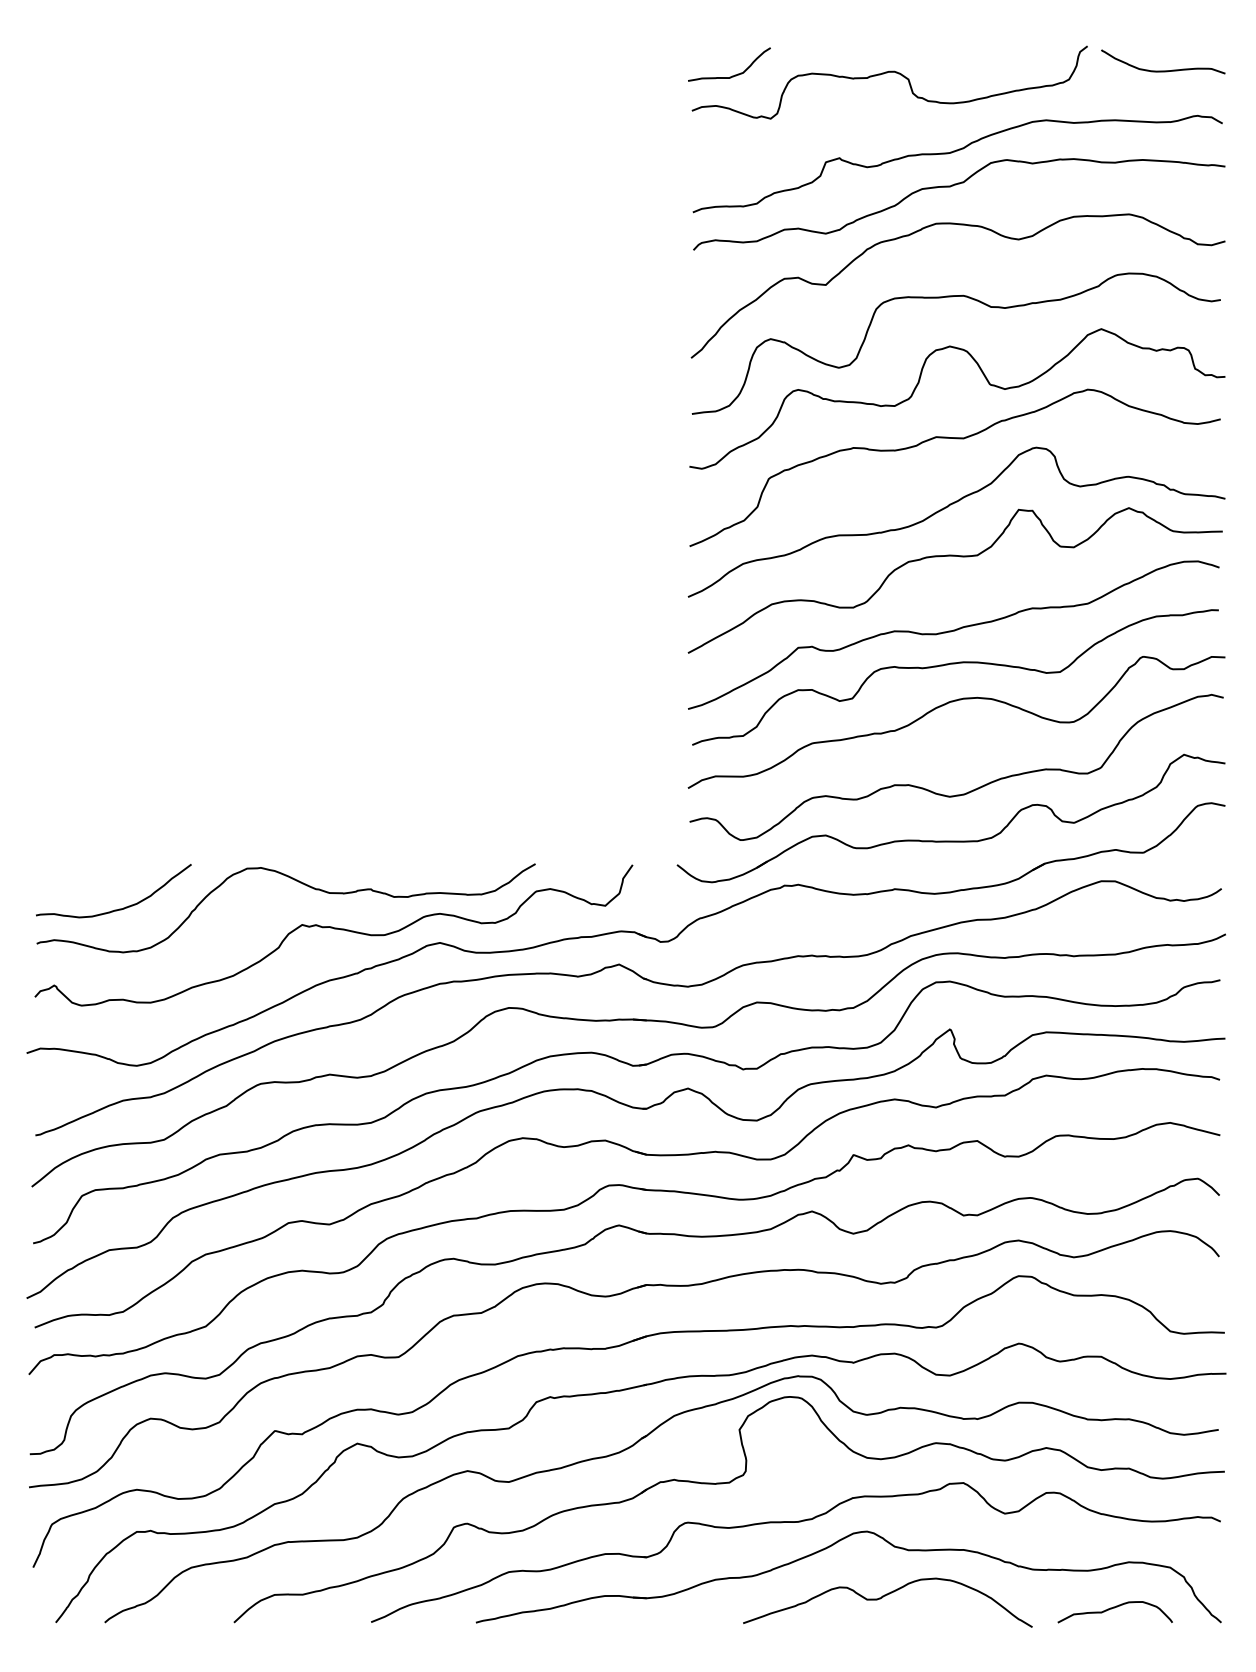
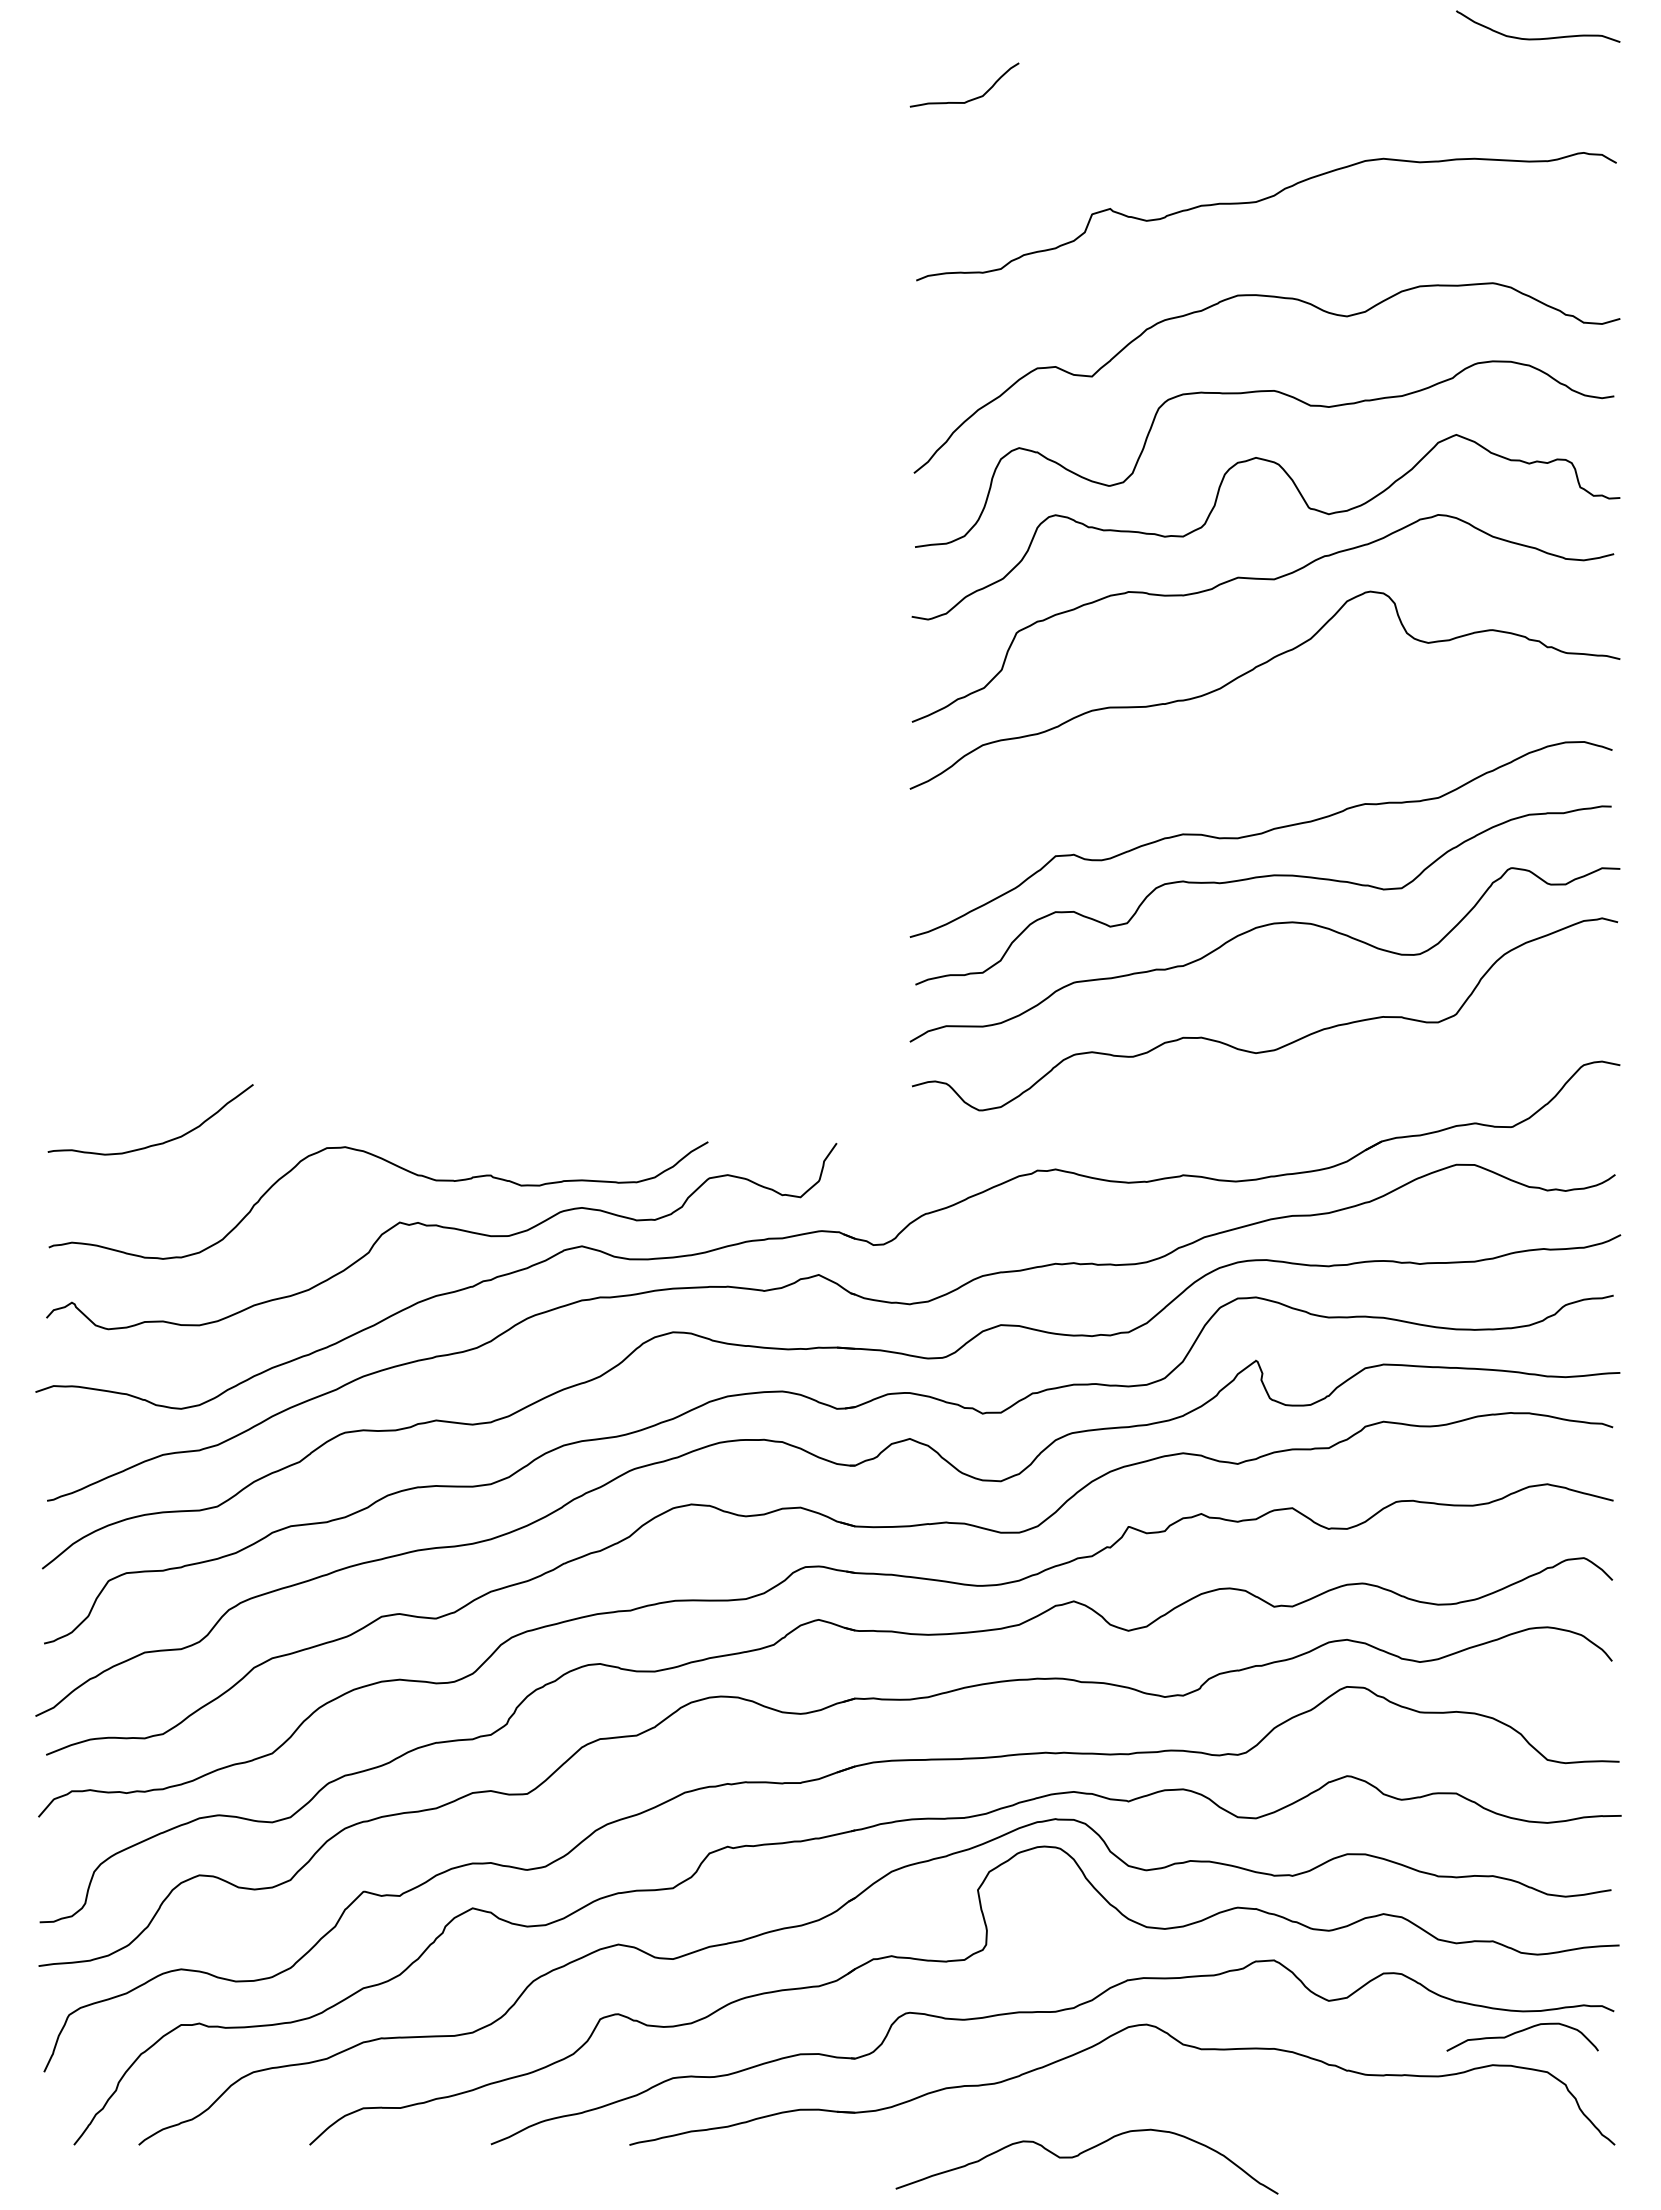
curve: (1163, 70) -> (1538, 38), moved
curve: (887, 73) -> (1173, 96), removed
curve: (954, 185) -> (1261, 245), removed
curve: (954, 556) -> (1262, 735), removed
part: (950, 840) -> (1257, 1111), removed
curve: (118, 908) -> (156, 1143), moved
curve: (883, 1597) -> (1081, 2154), moved
curve: (1113, 1608) -> (1520, 2032), moved

